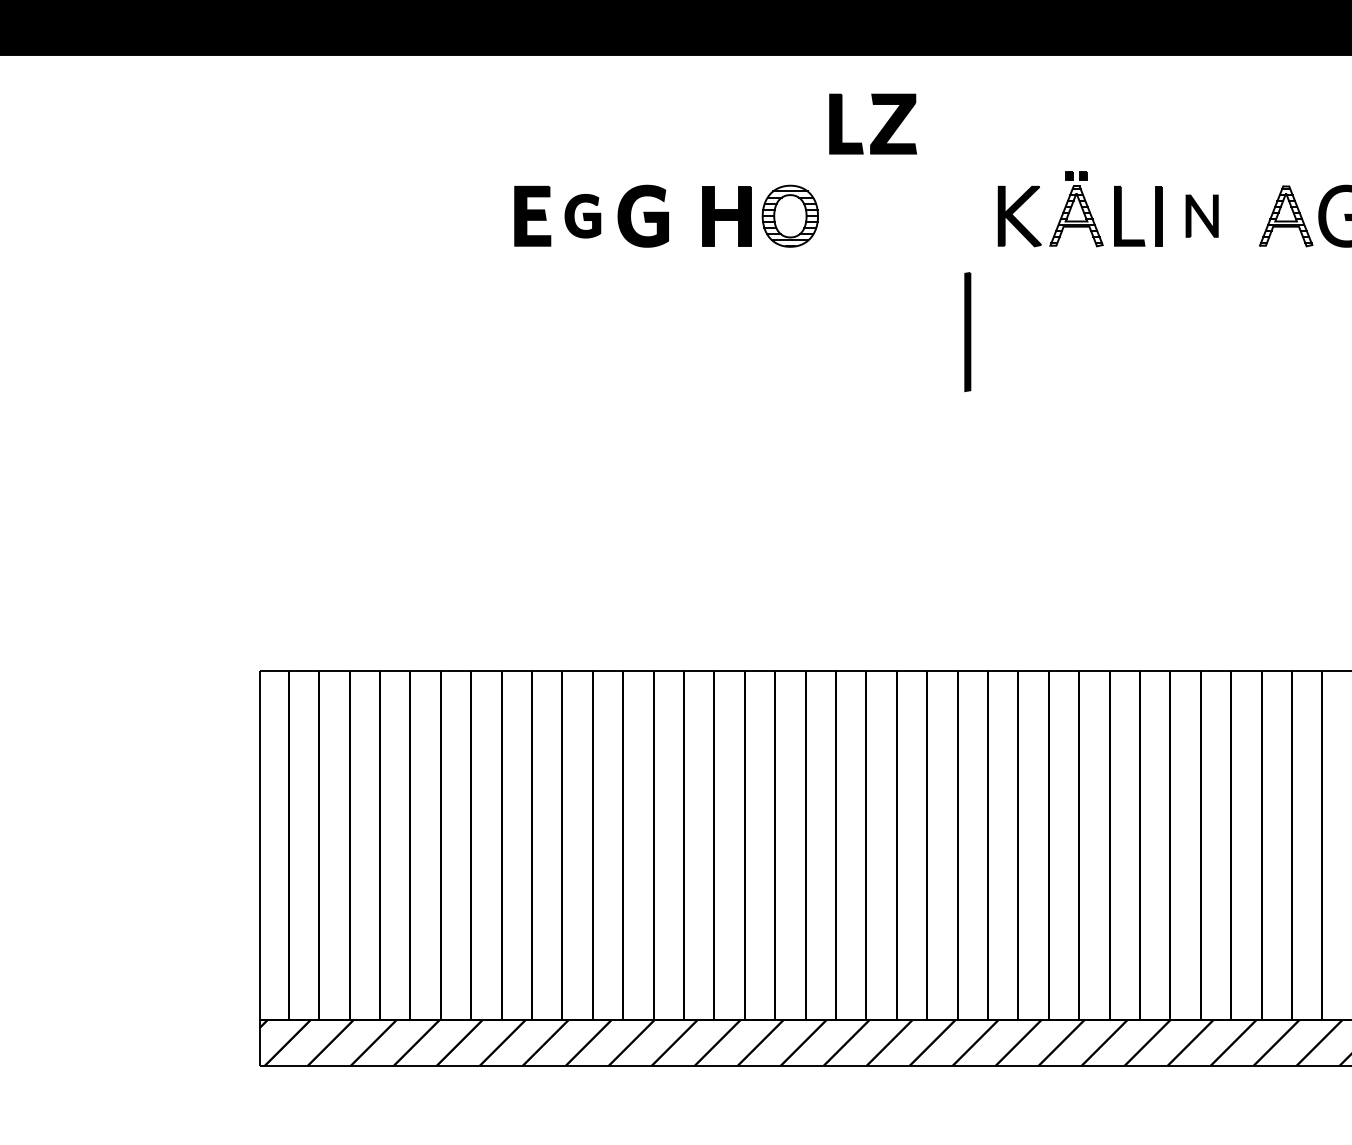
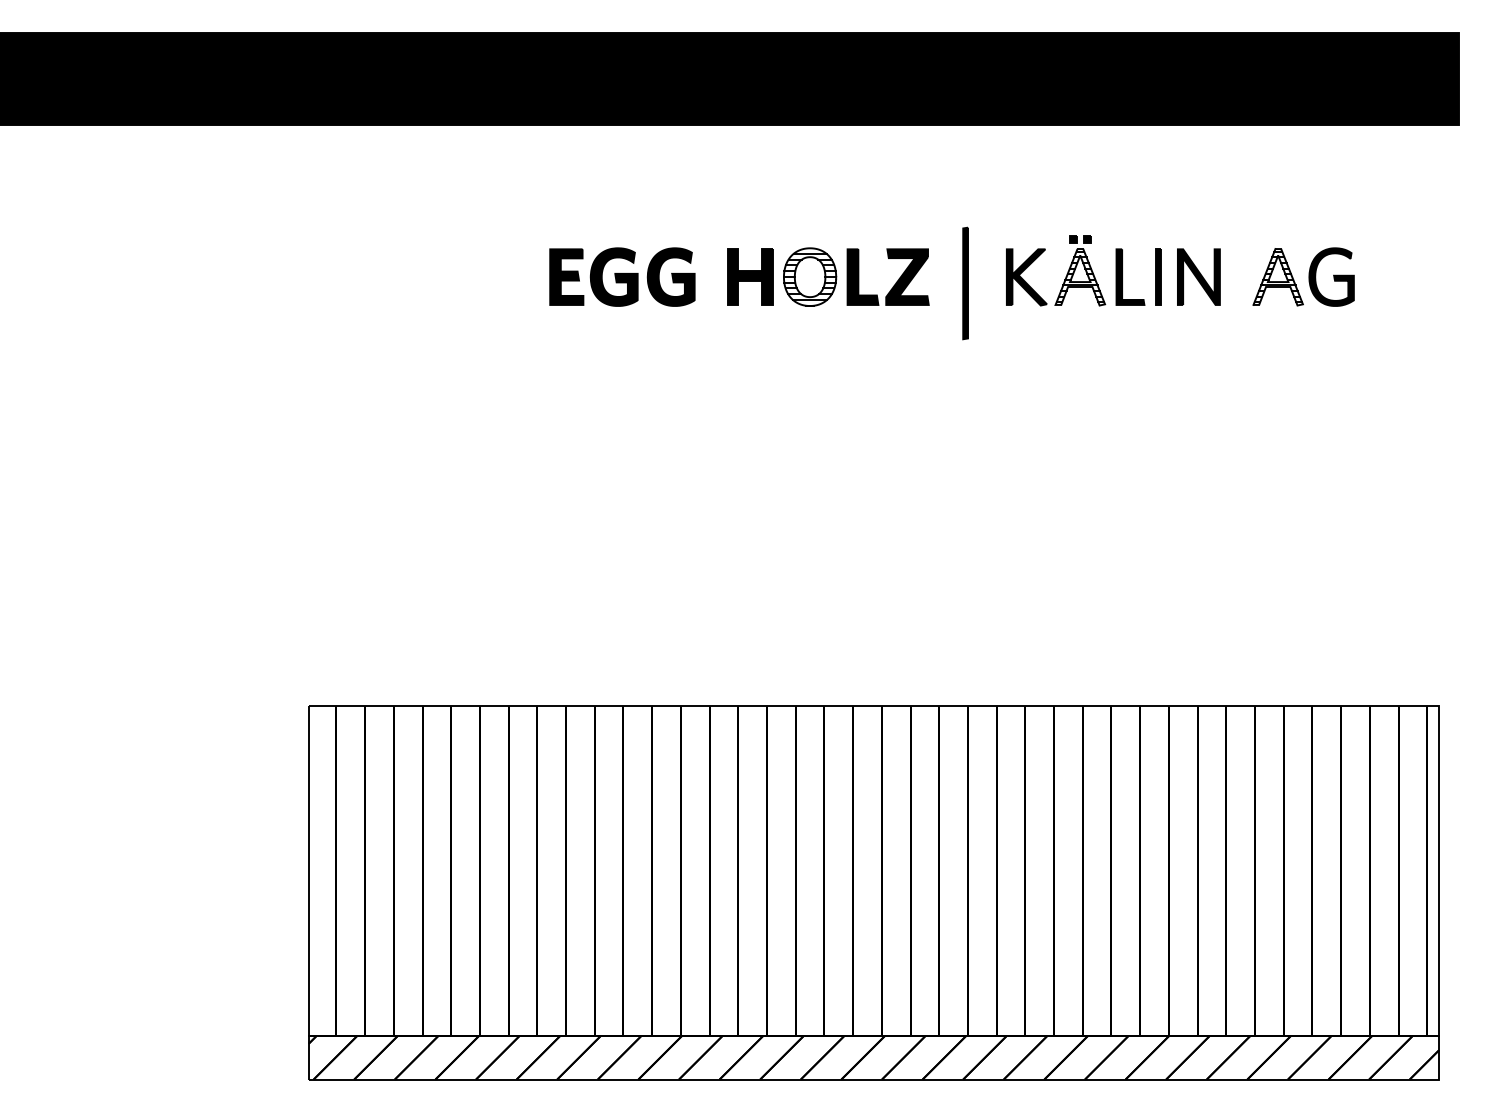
part: (880, 129) -> (895, 282), moved
part: (582, 215) -> (613, 276), size x1.43
part: (1201, 215) -> (1198, 276), size x1.43
part: (967, 332) -> (965, 283), moved

